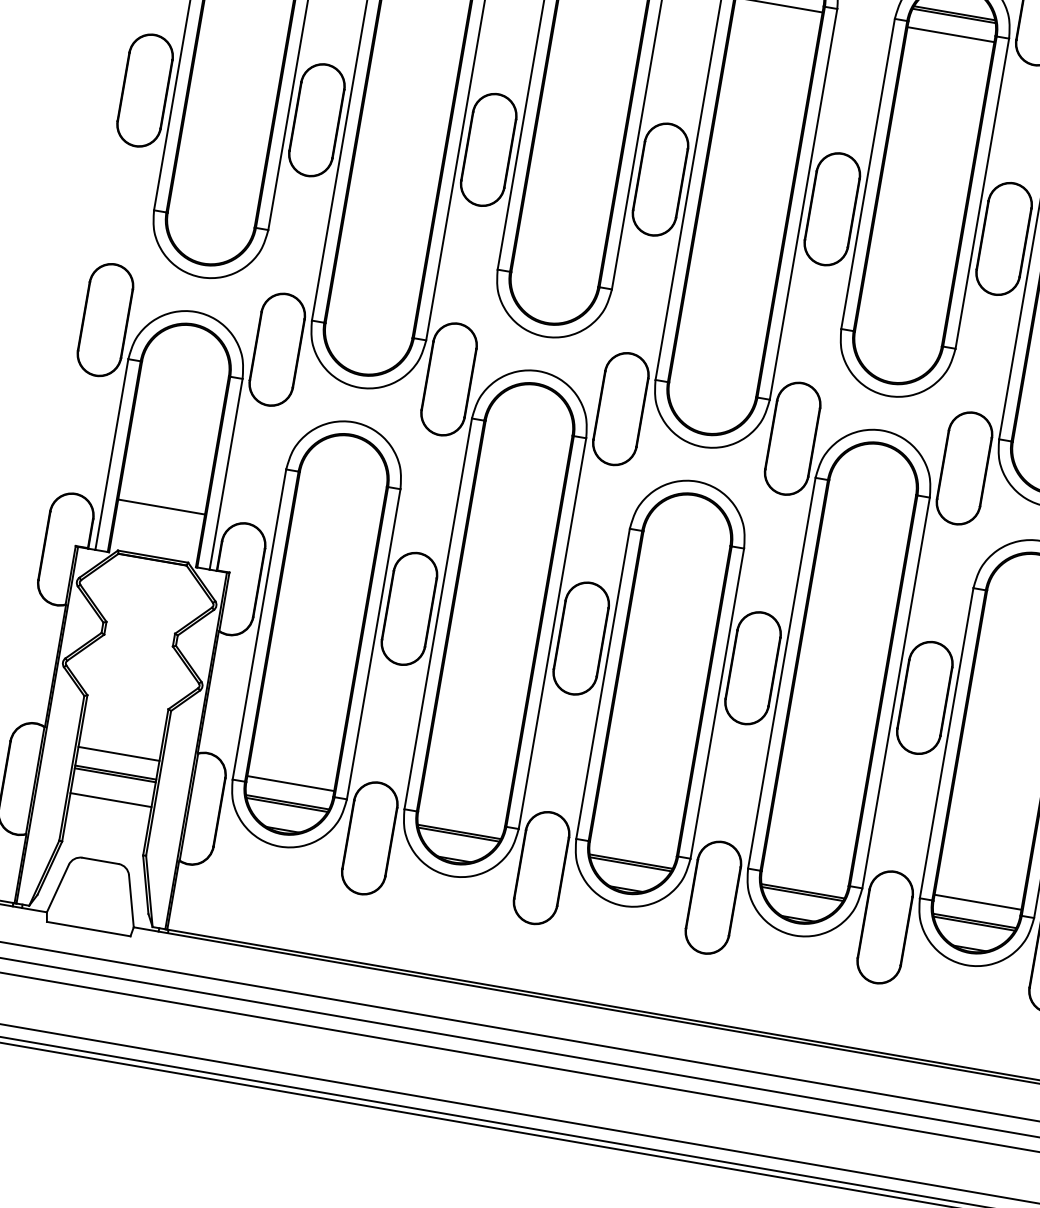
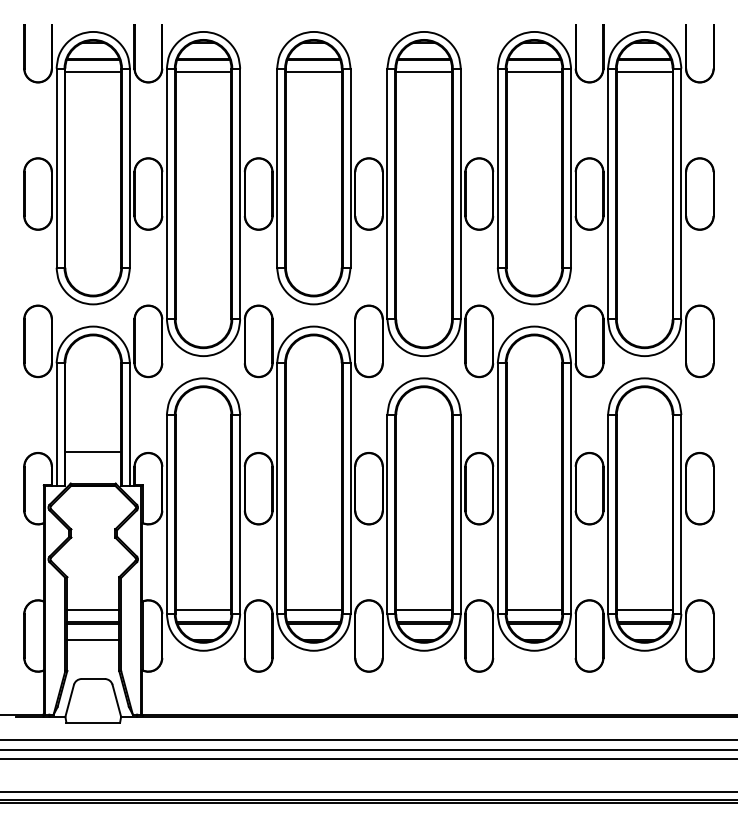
line: (462, 813) -> (313, 610), added
line: (634, 843) -> (424, 610), added
line: (806, 872) -> (534, 610), added

